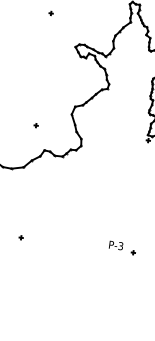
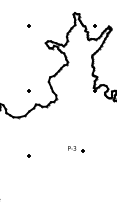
part: (123, 248) -> (76, 149), moved

